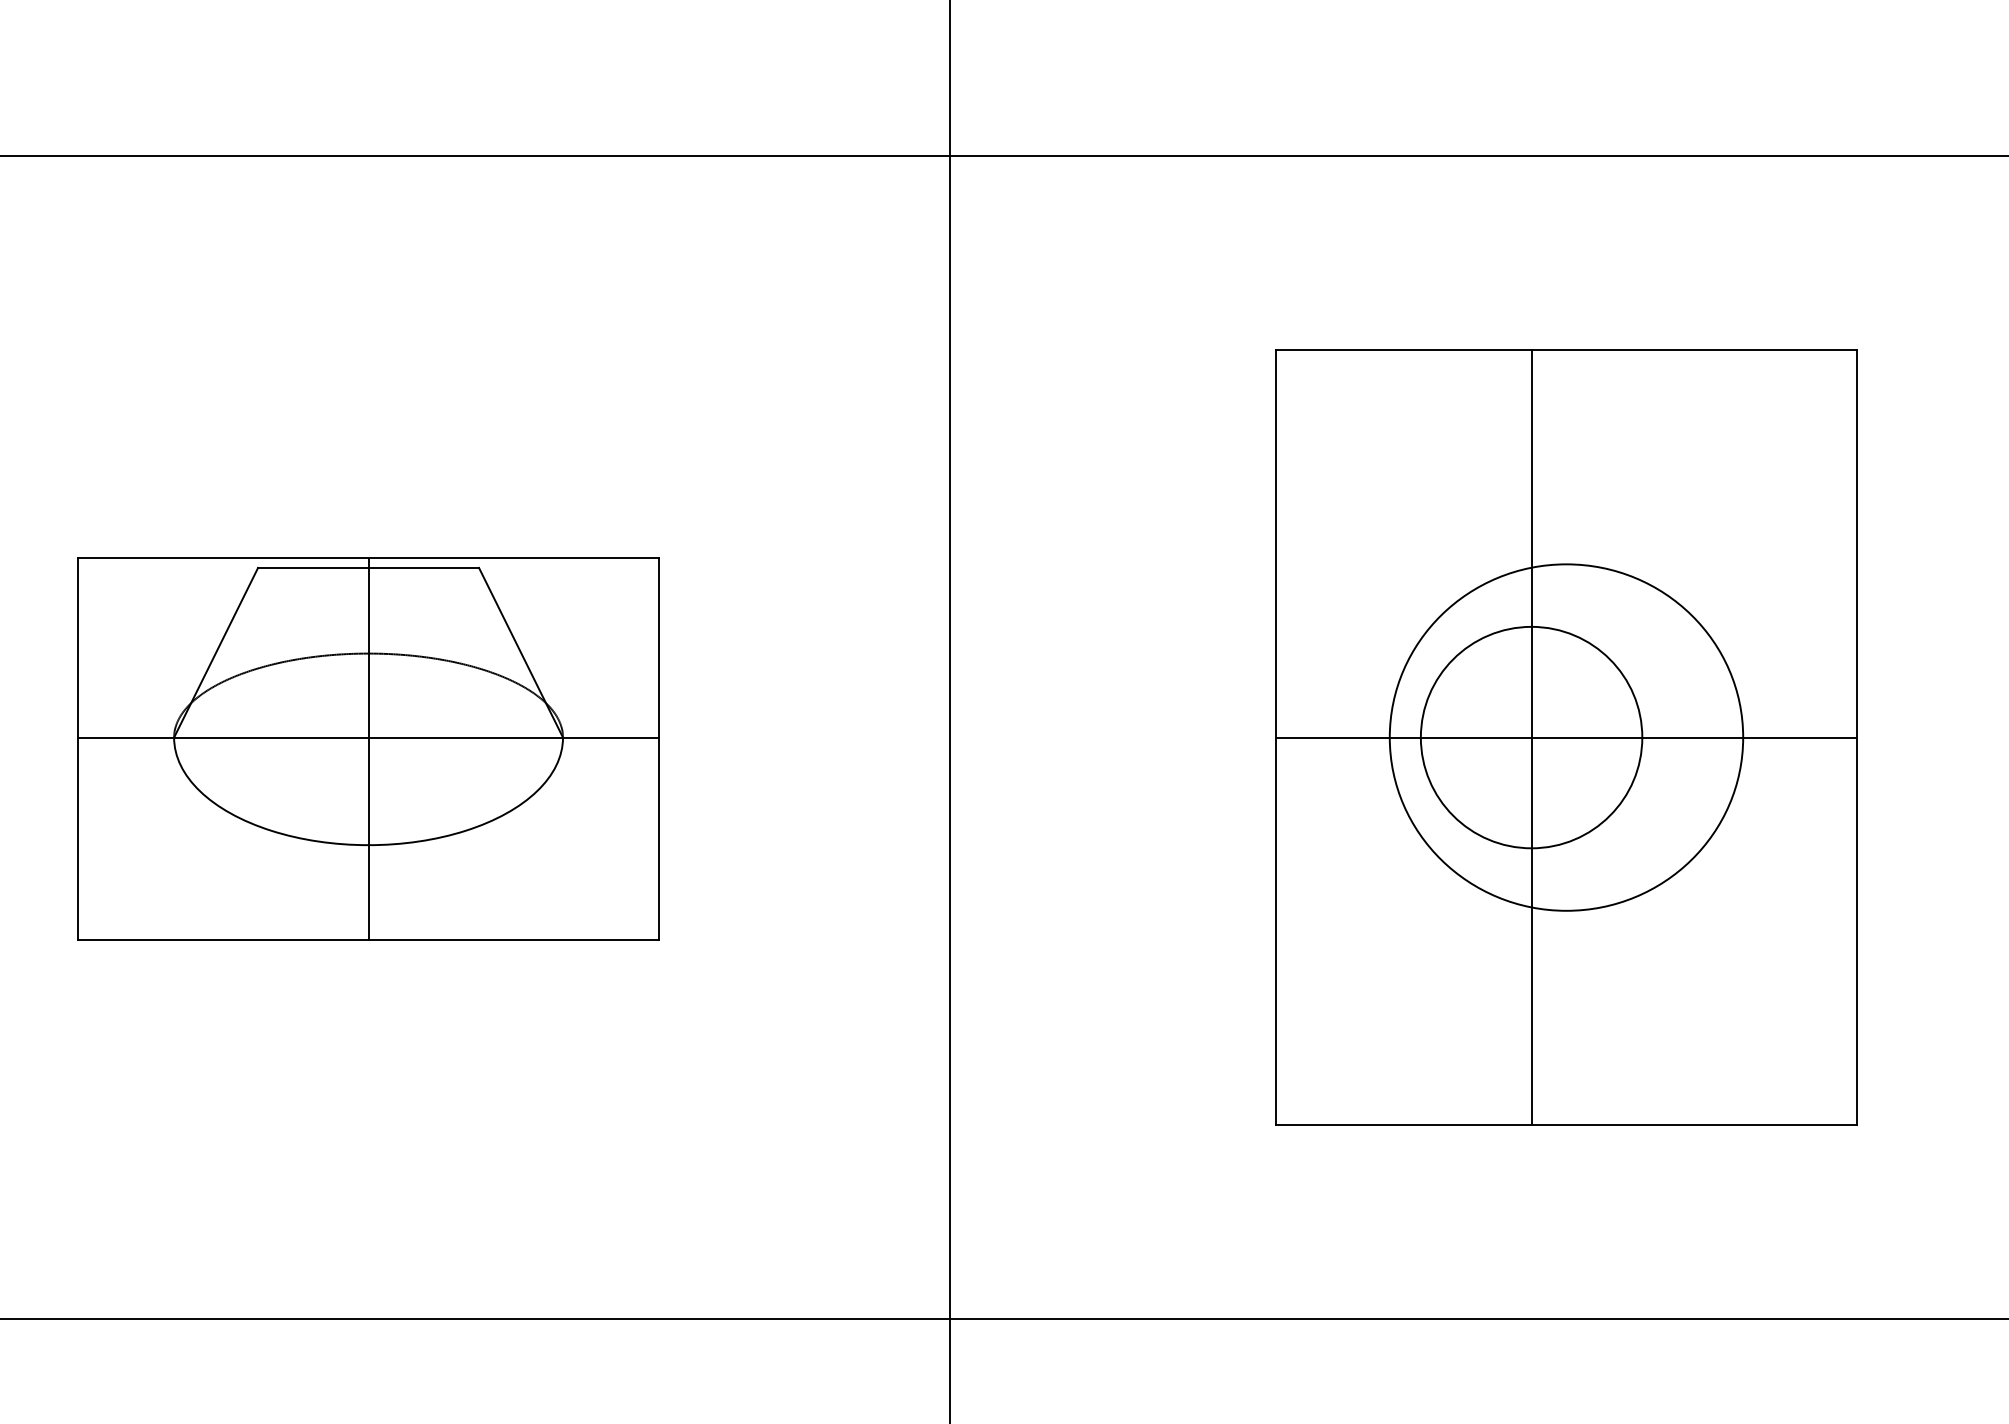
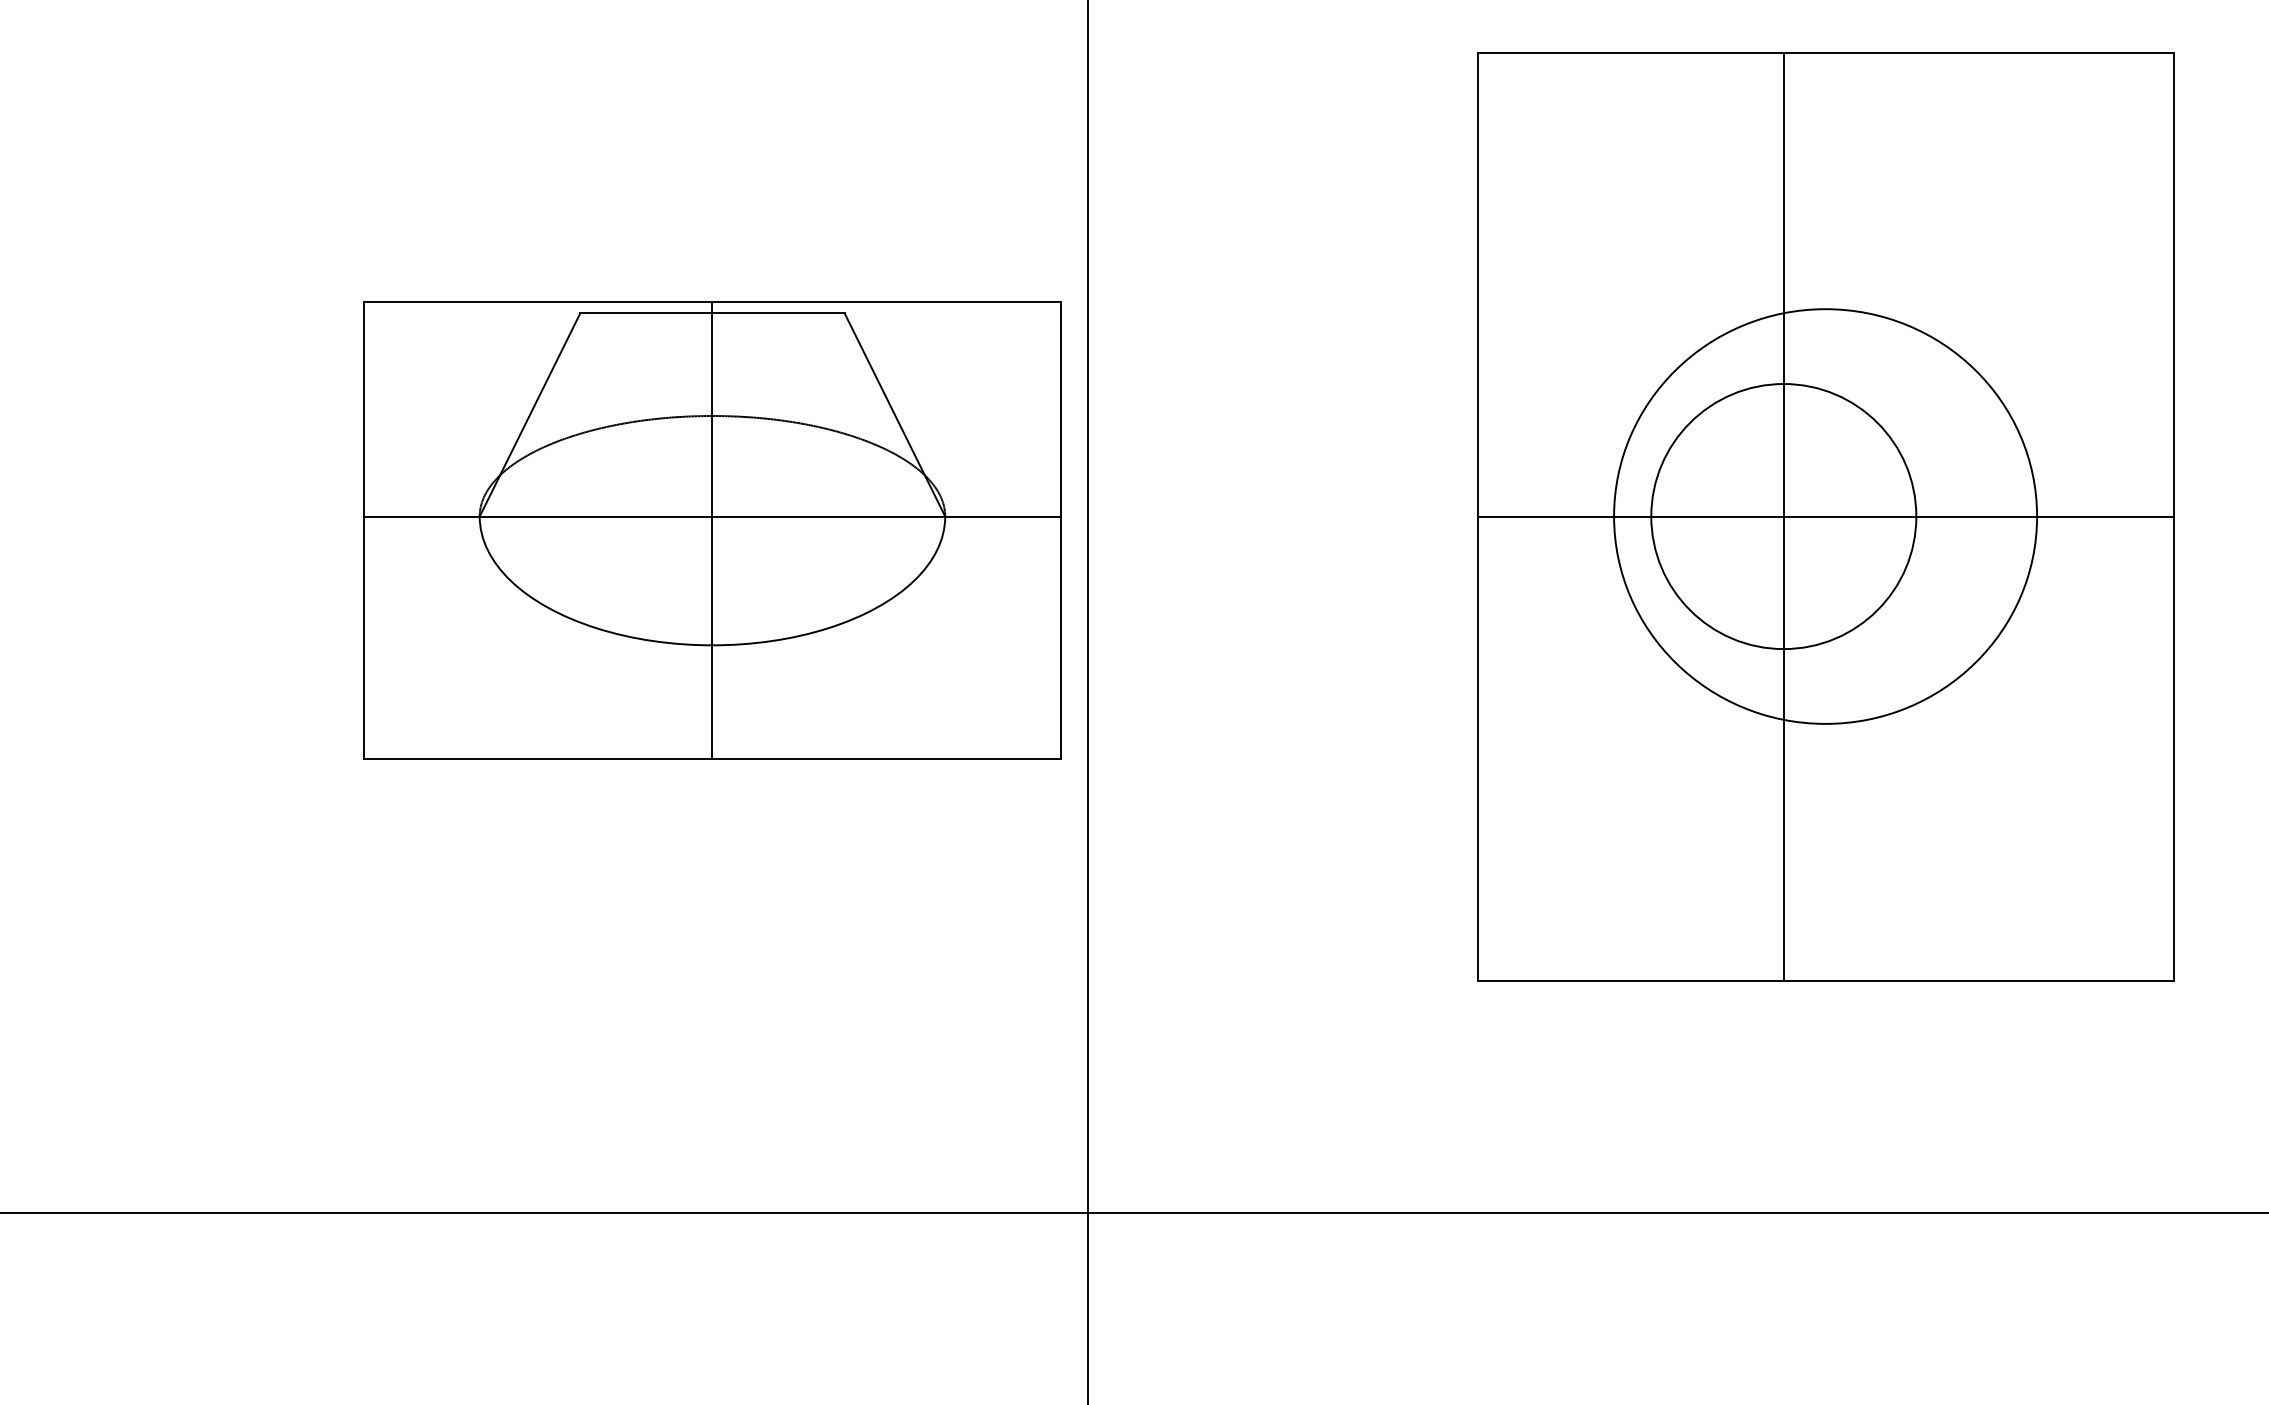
part: (368, 748) -> (712, 529), moved

